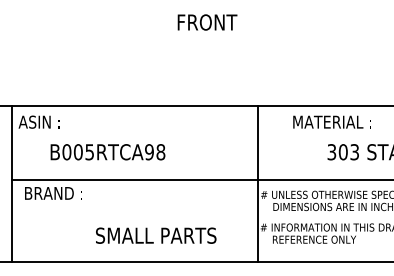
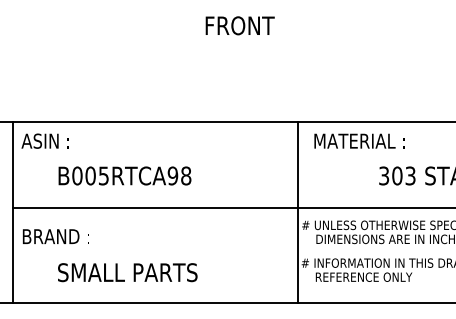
text: (332, 121) -> (359, 140), moved
text: (53, 193) -> (55, 236), moved
text: (155, 235) -> (127, 272), moved

